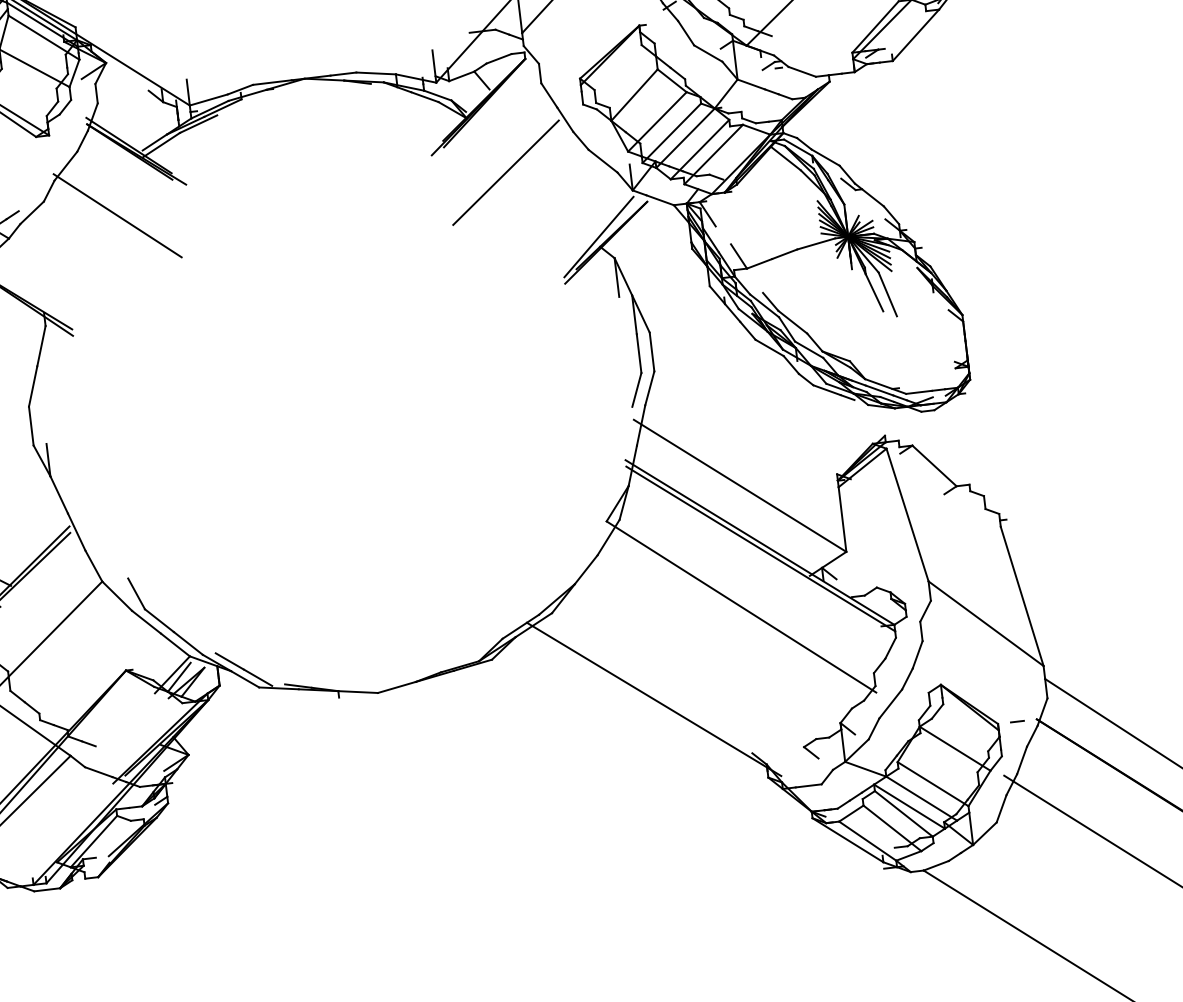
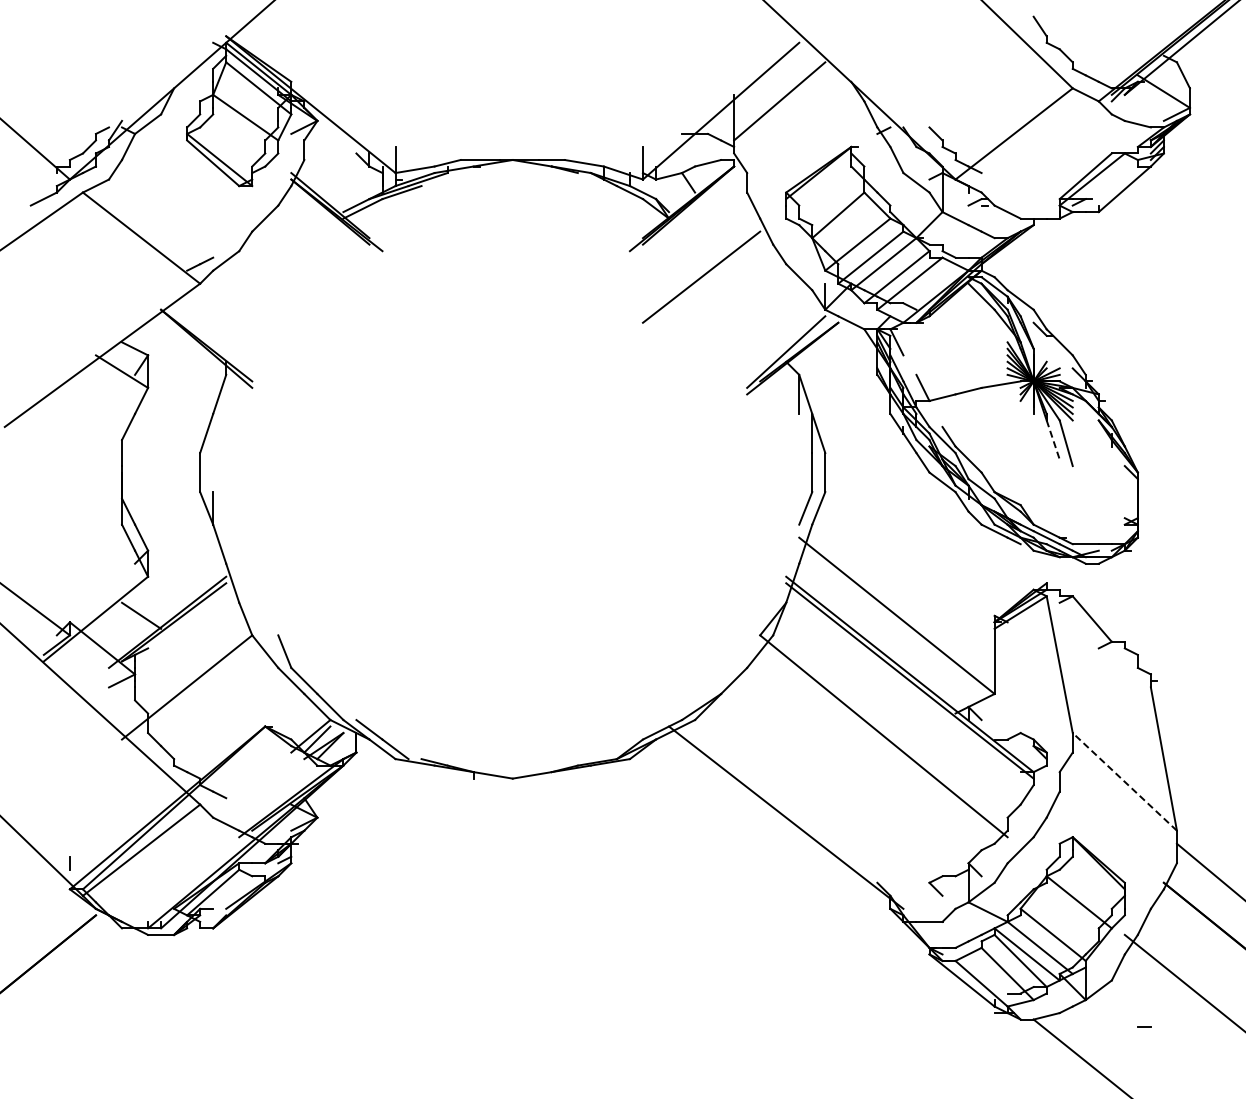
line: (117, 215) -> (310, 273), removed
line: (874, 293) -> (1053, 440), solid -> dashed
line: (985, 623) -> (1124, 781), solid -> dashed
line: (1017, 721) -> (1144, 1026), moved

